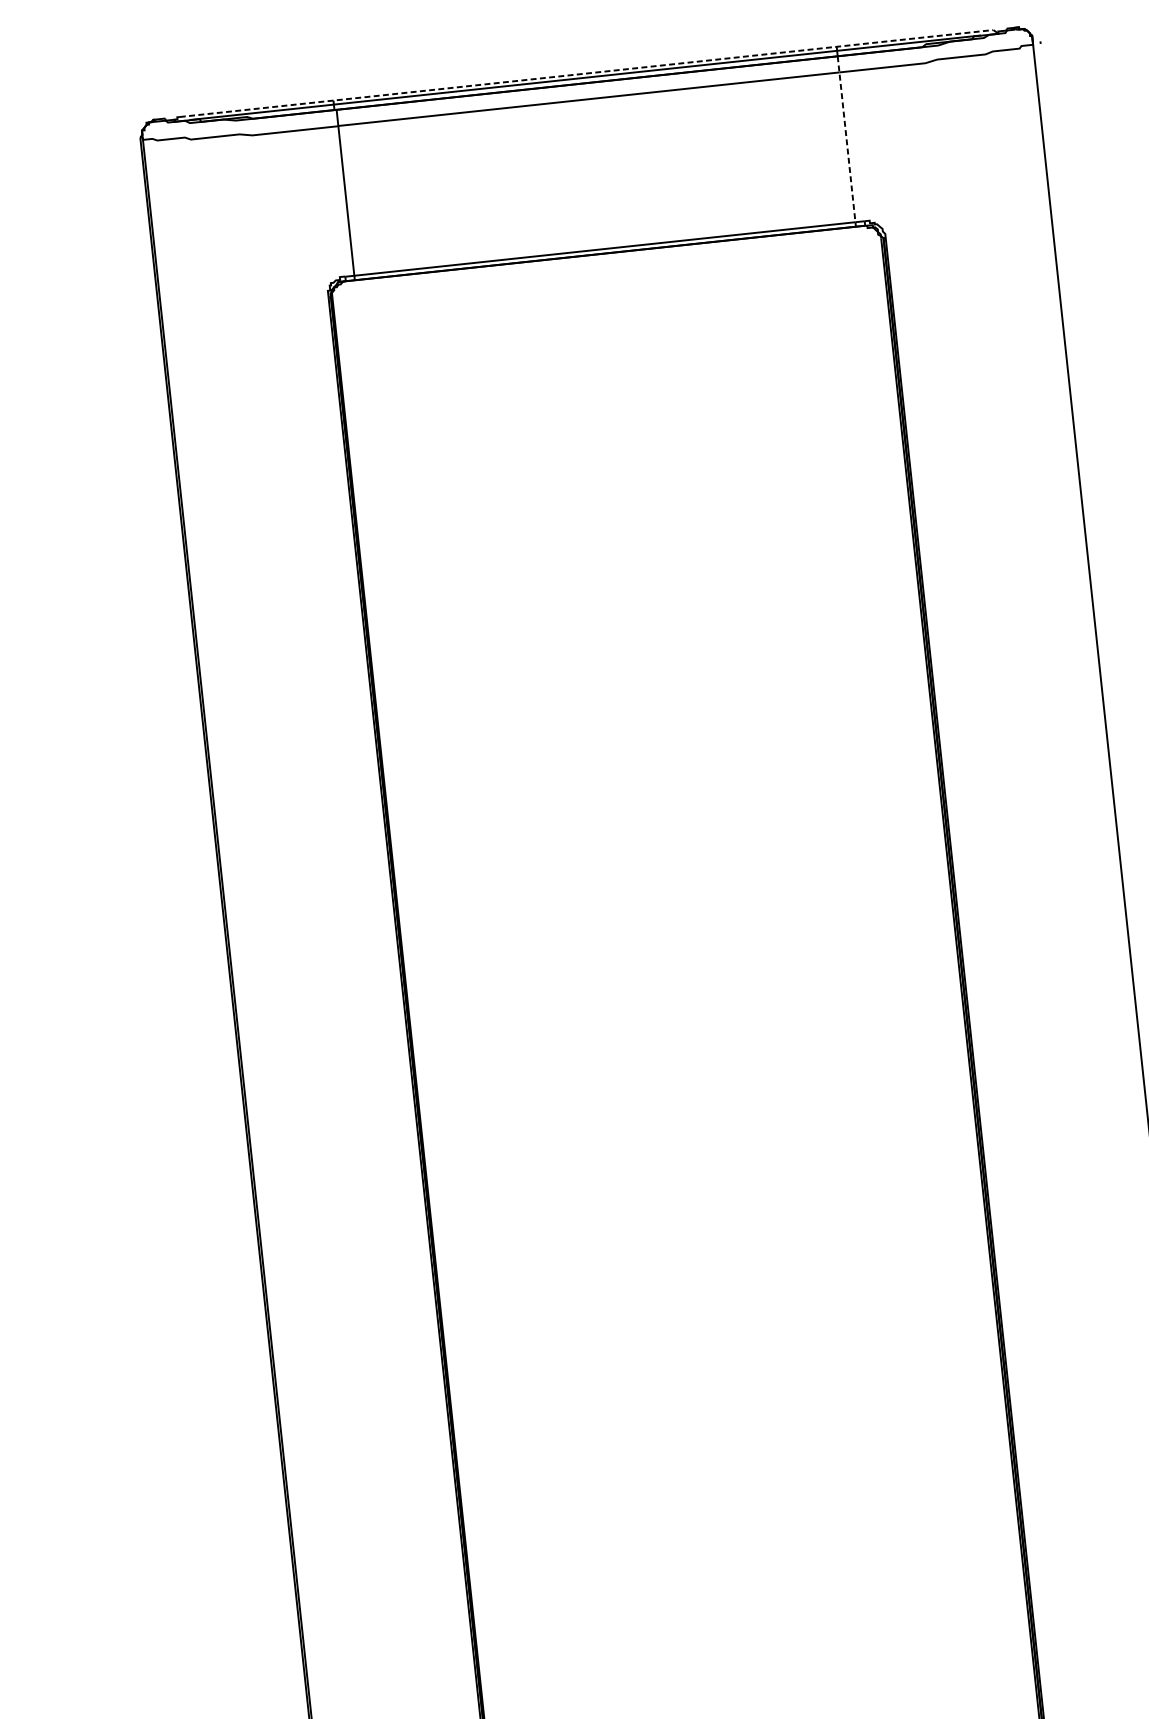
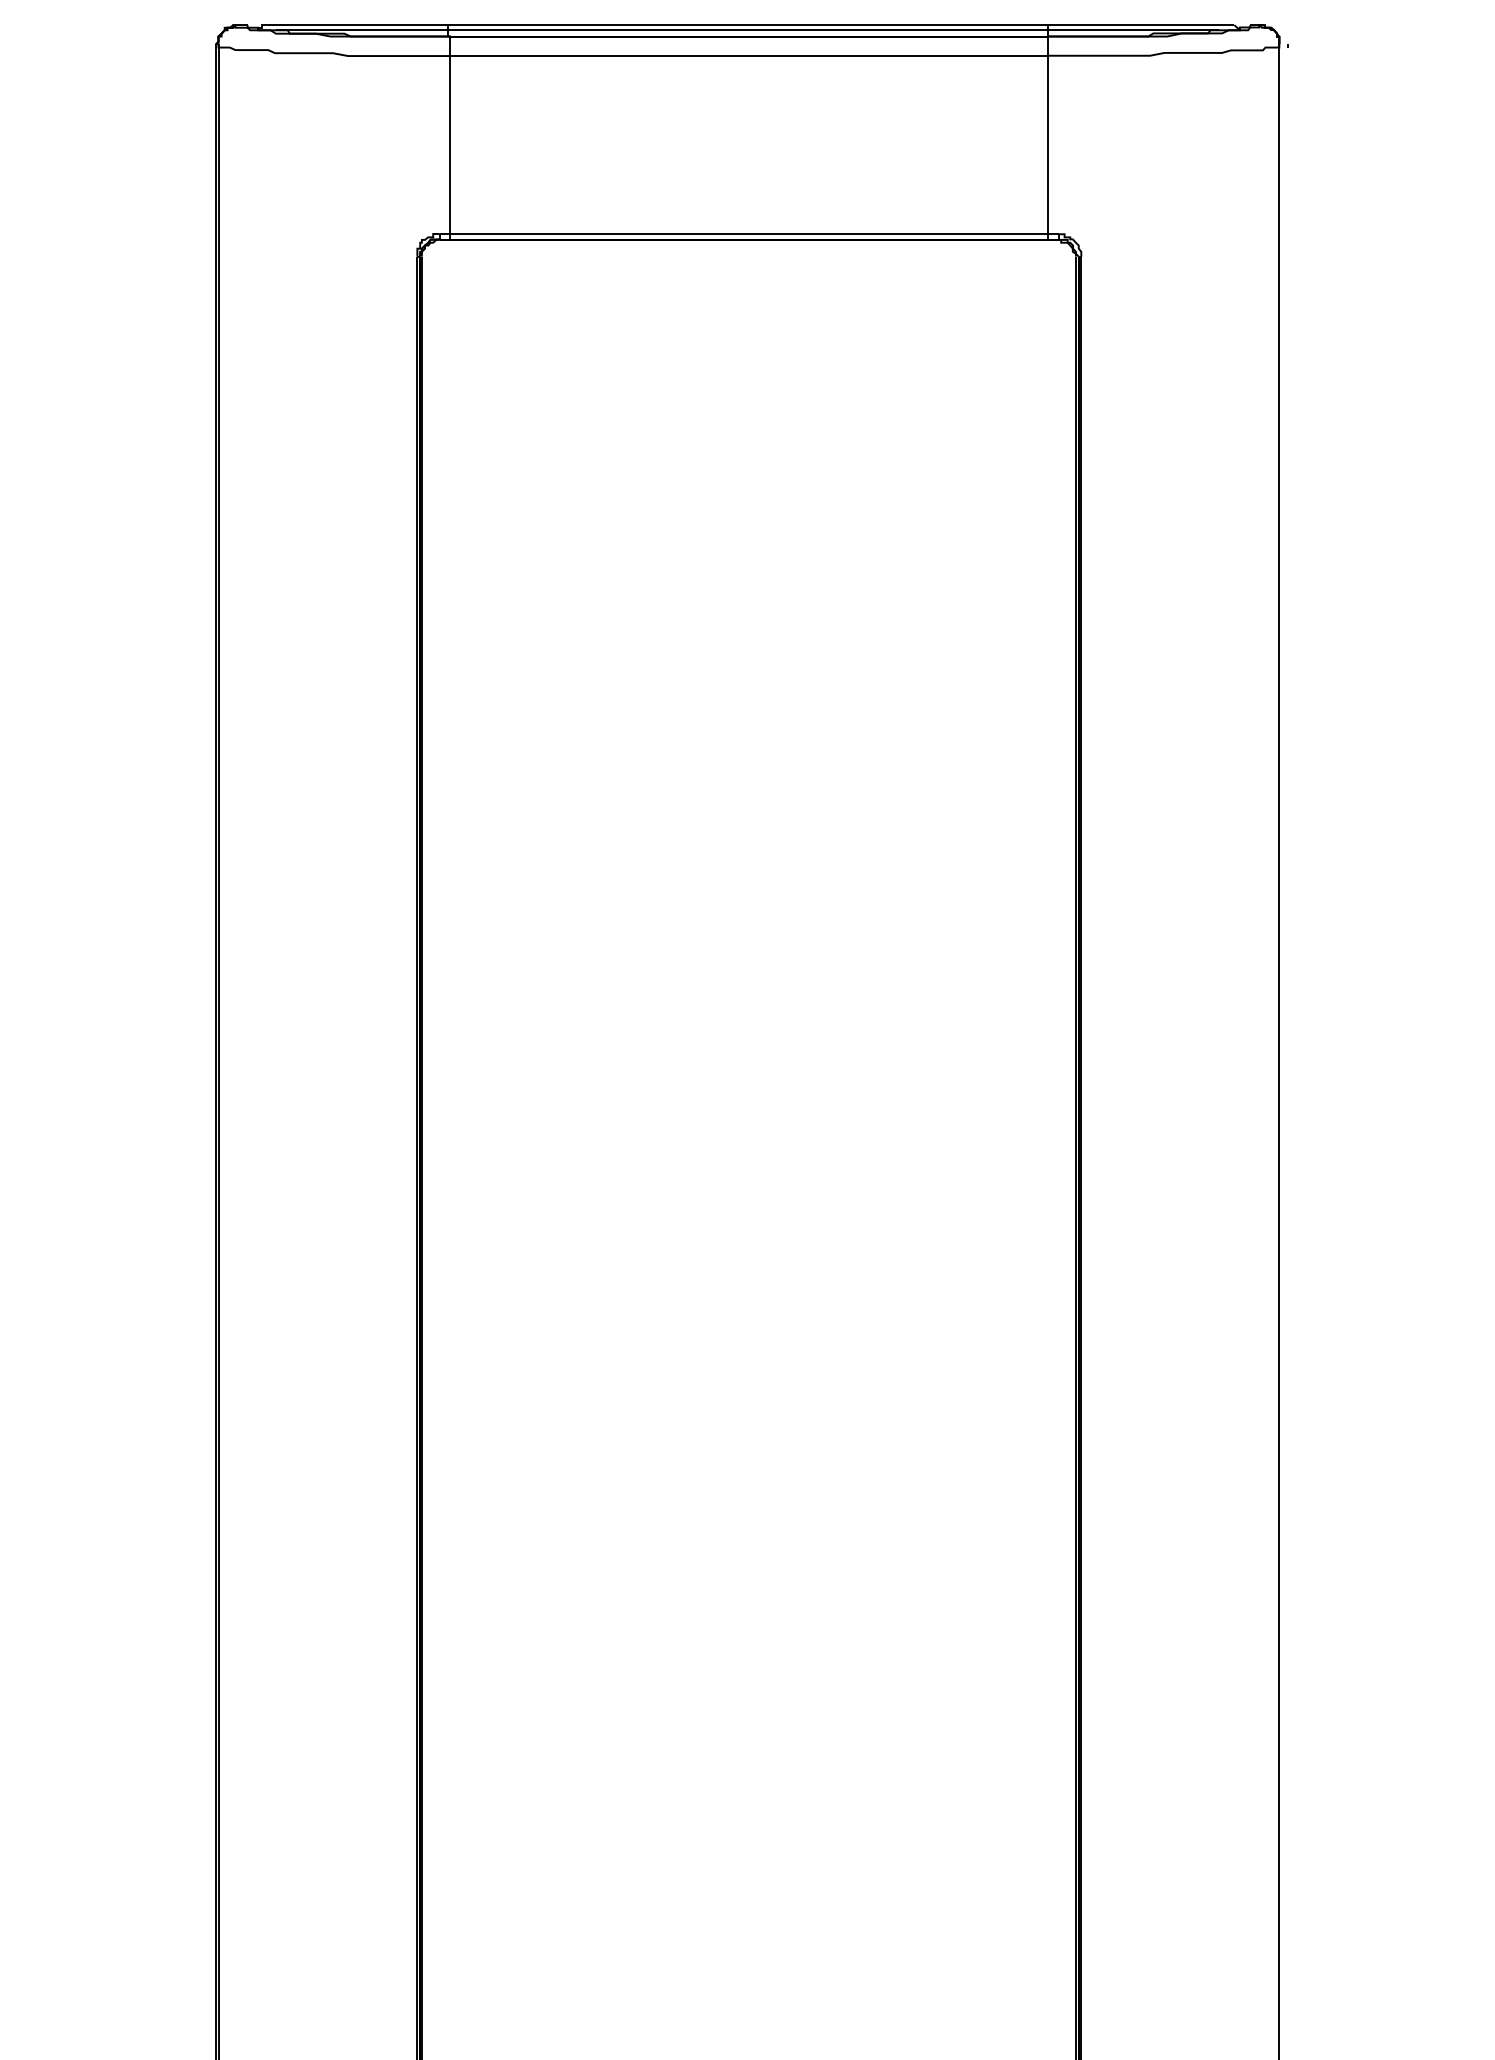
line: (586, 73) -> (749, 25), dashed -> solid
line: (846, 141) -> (1047, 138), dashed -> solid

